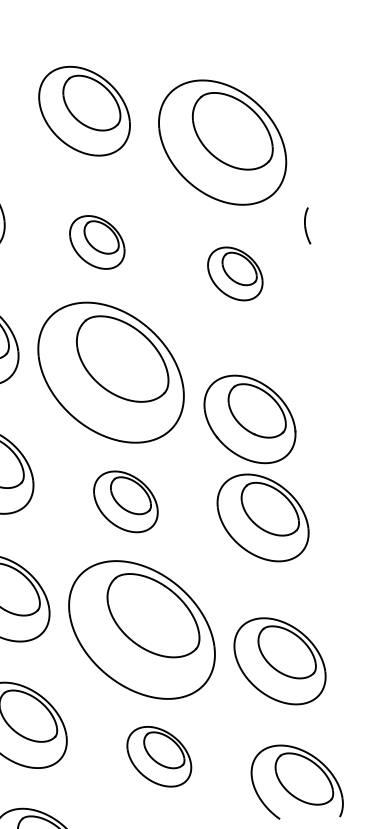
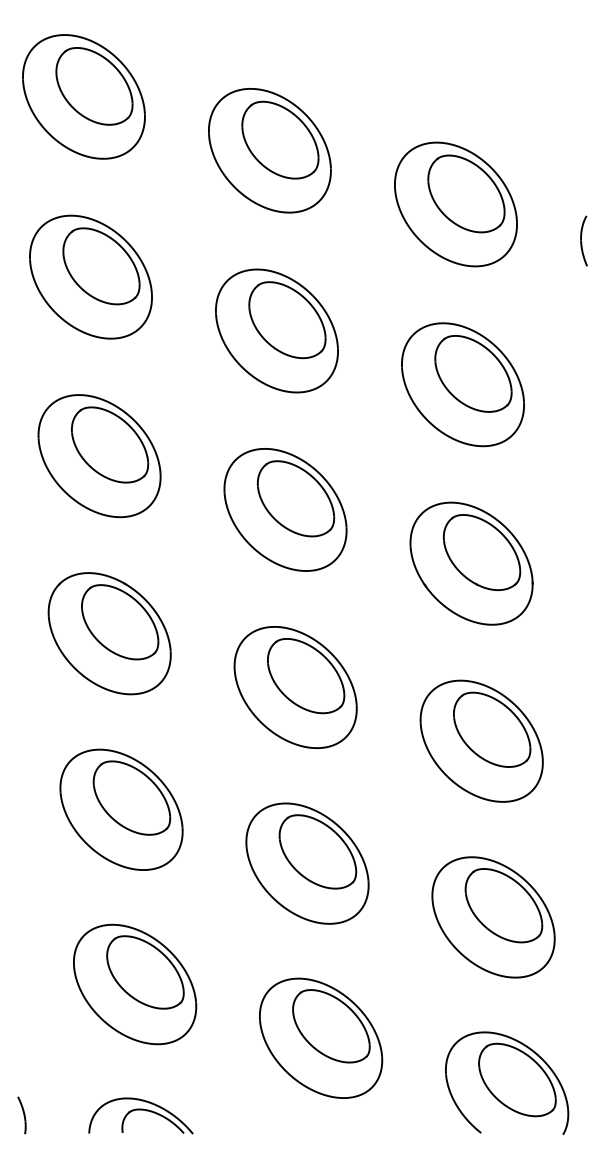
part: (222, 142) -> (455, 204), size x0.71
part: (306, 225) -> (583, 240), moved
part: (96, 242) -> (276, 330), size x1.67
part: (234, 273) -> (462, 384), size x1.67
part: (111, 372) -> (285, 509), size x0.62
part: (249, 419) -> (471, 563), moved
part: (125, 501) -> (295, 687), size x1.43
part: (262, 517) -> (481, 740), moved
part: (141, 629) -> (307, 863), size x0.62
part: (159, 756) -> (321, 1037), size x1.43

